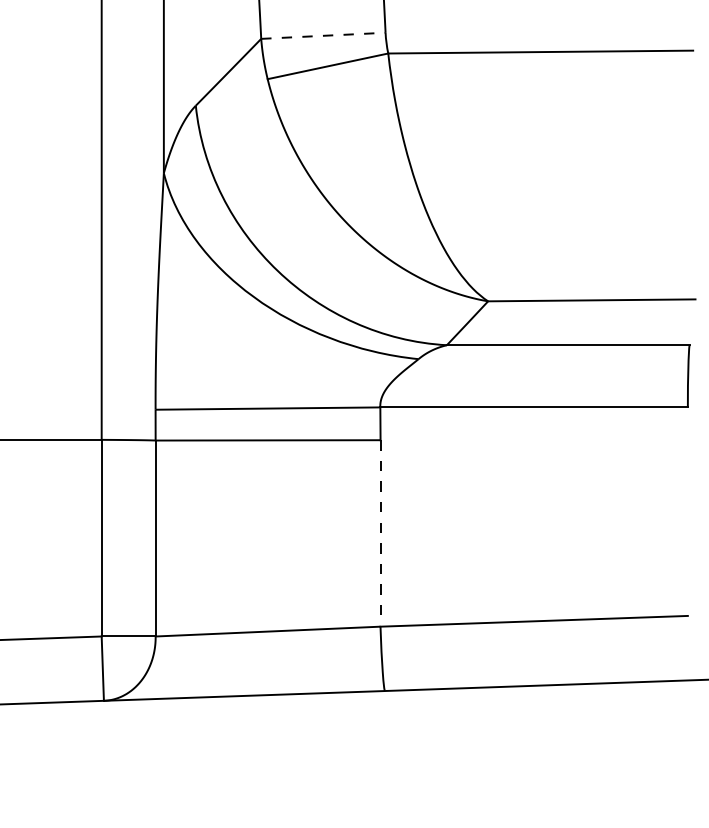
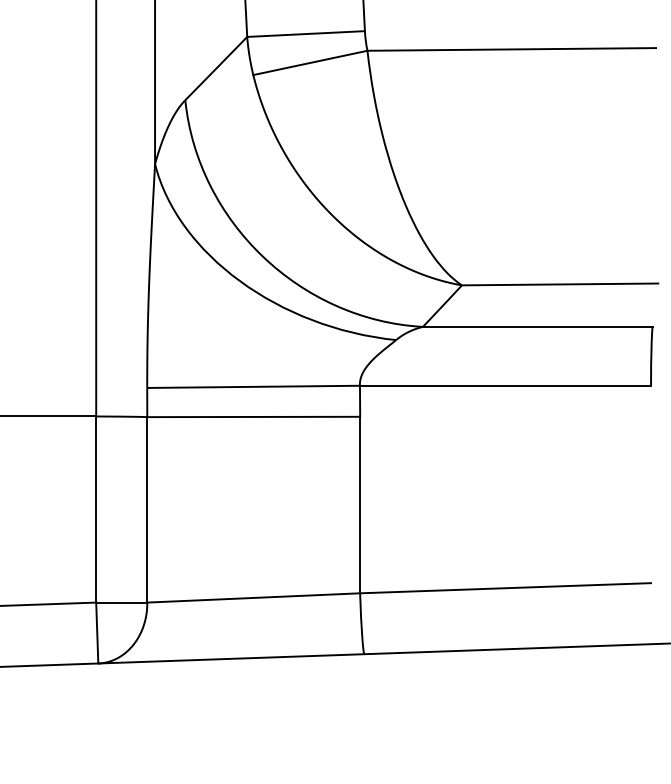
line: (323, 36) -> (306, 34), dashed -> solid
line: (380, 533) -> (360, 505), dashed -> solid

